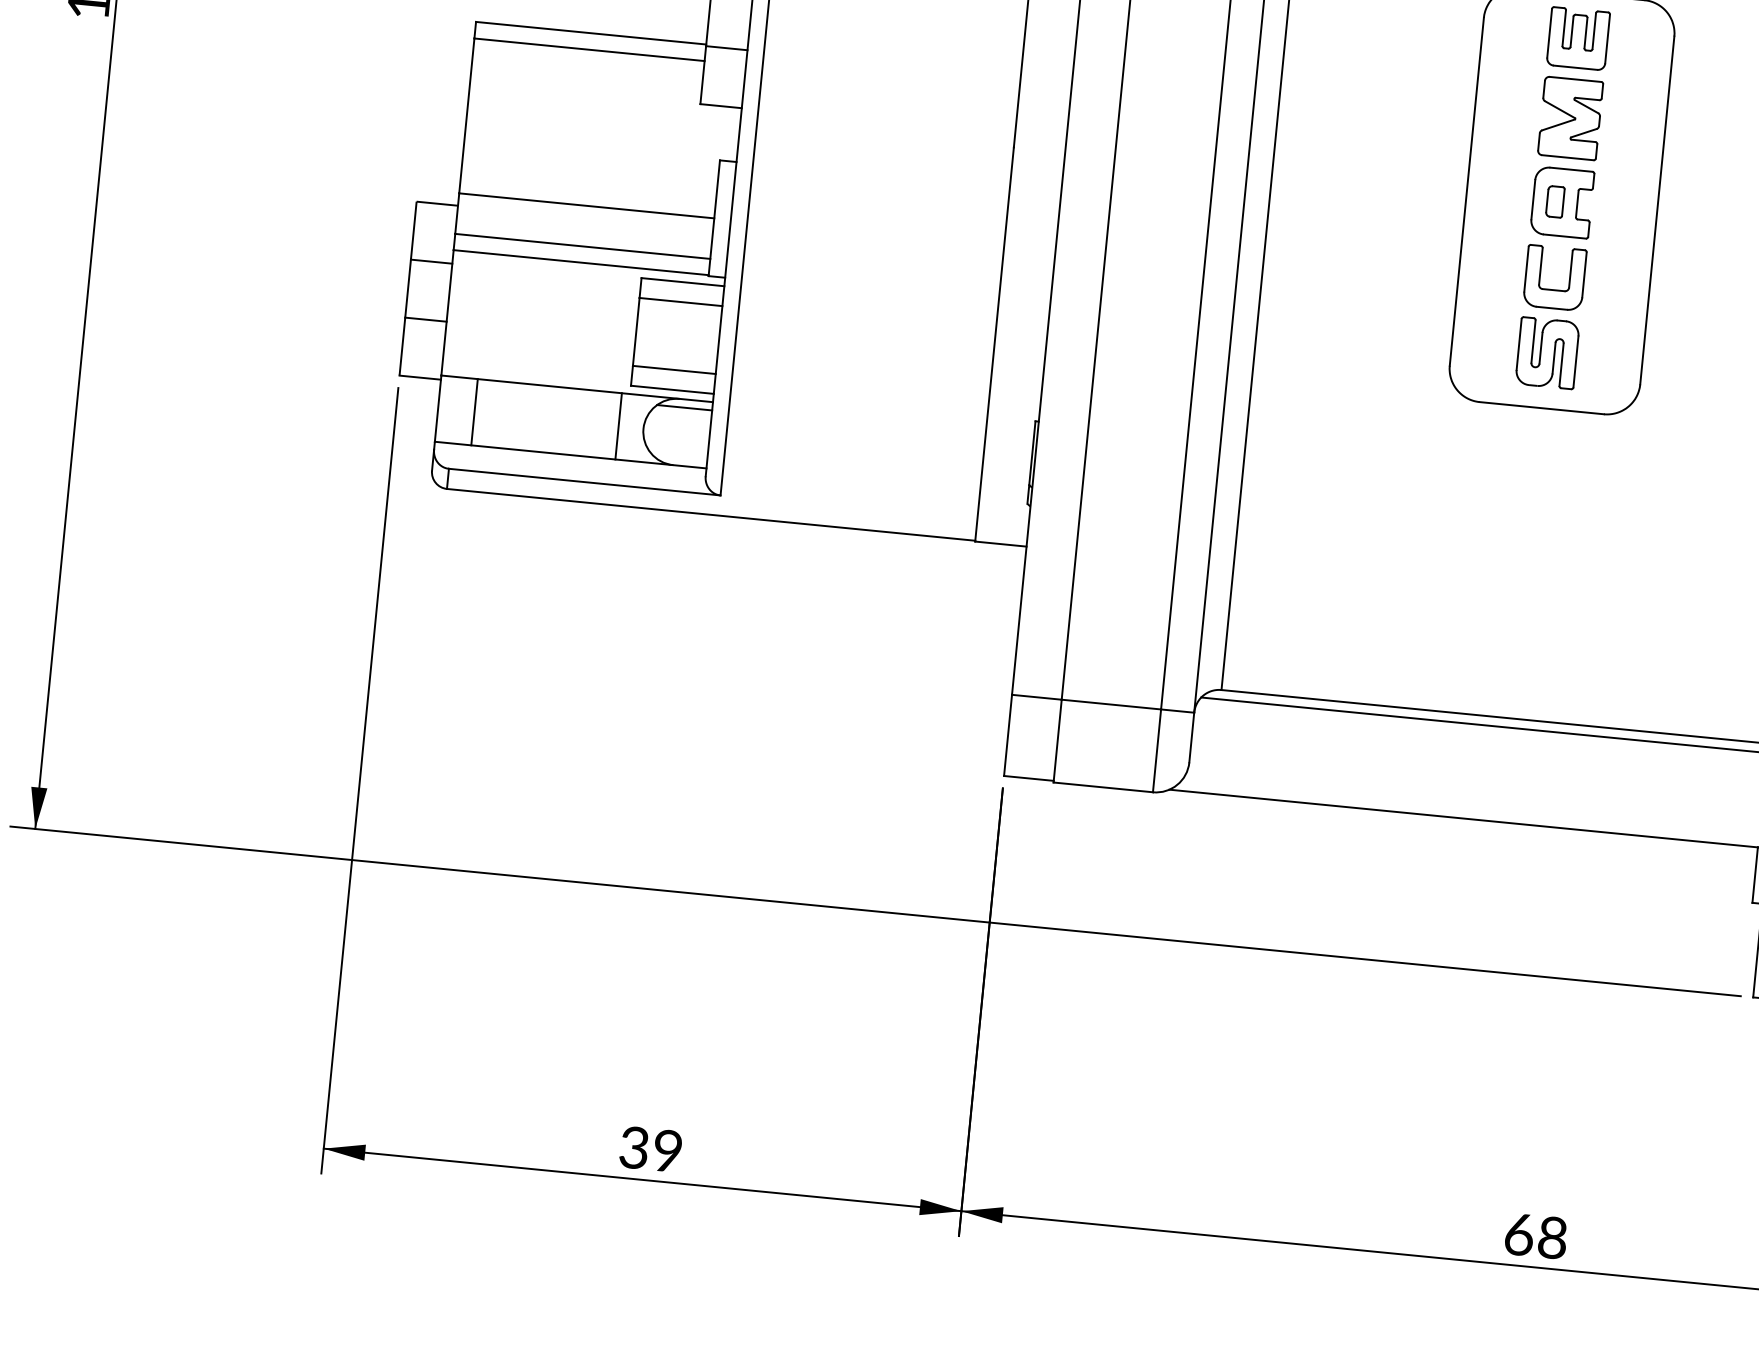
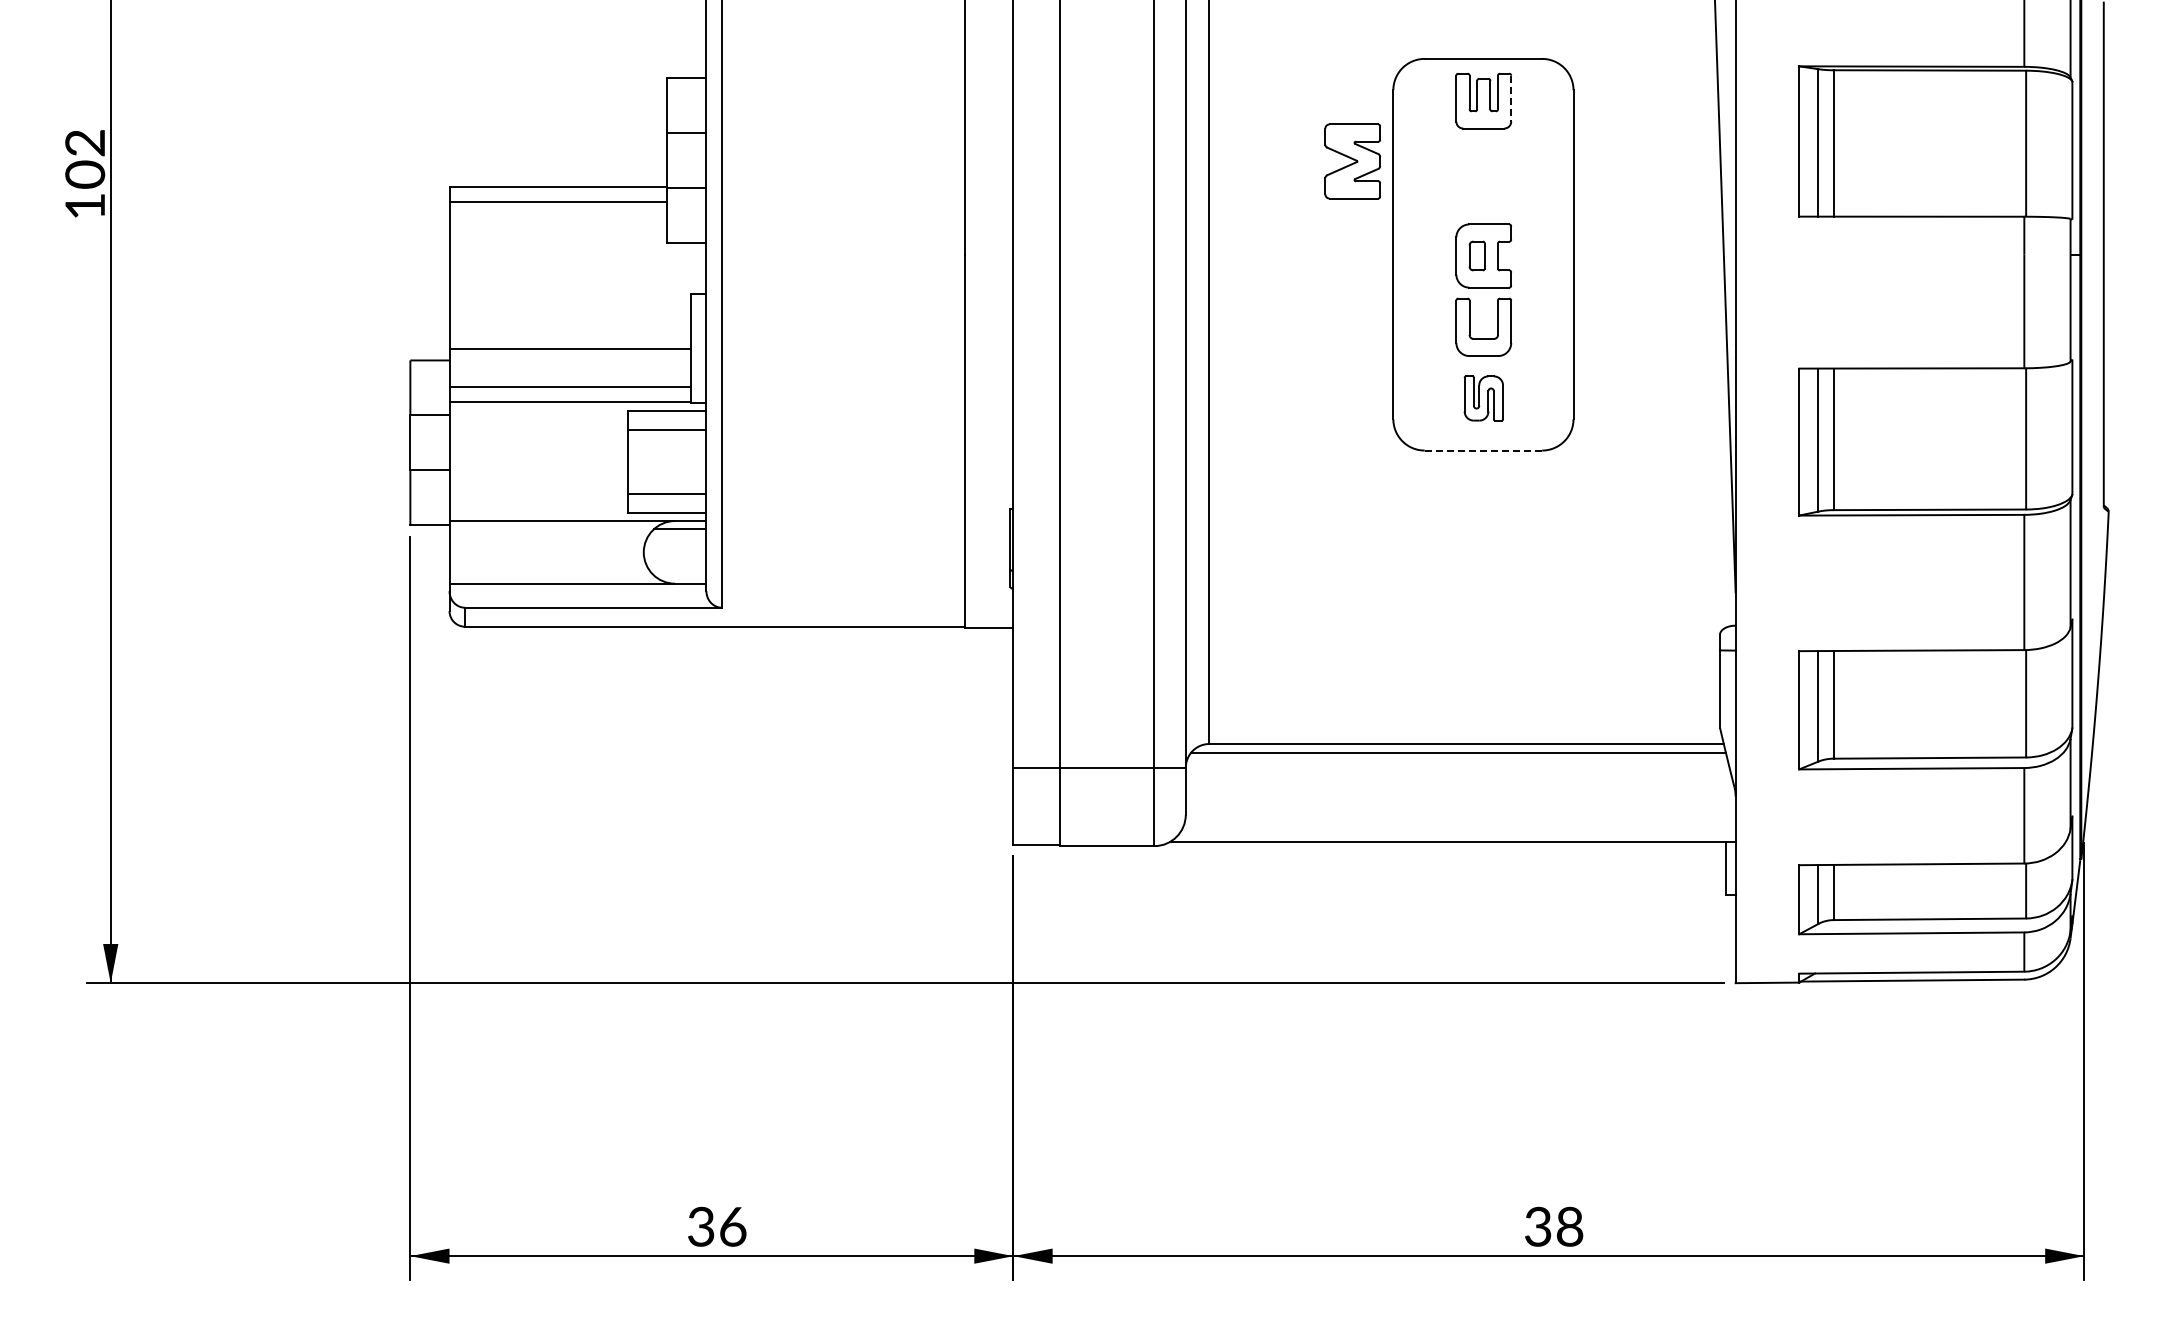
line: (1607, 39) -> (1511, 99), solid -> dashed
part: (1570, 118) -> (1352, 161), moved
part: (1547, 353) -> (1483, 398), size x0.7
line: (1541, 408) -> (1483, 450), solid -> dashed
line: (474, 412) -> (483, 552), removed
line: (618, 426) -> (620, 552), removed
text: (668, 1150) -> (733, 1226), 39 -> 36
text: (1519, 1234) -> (1538, 1226), 68 -> 38

